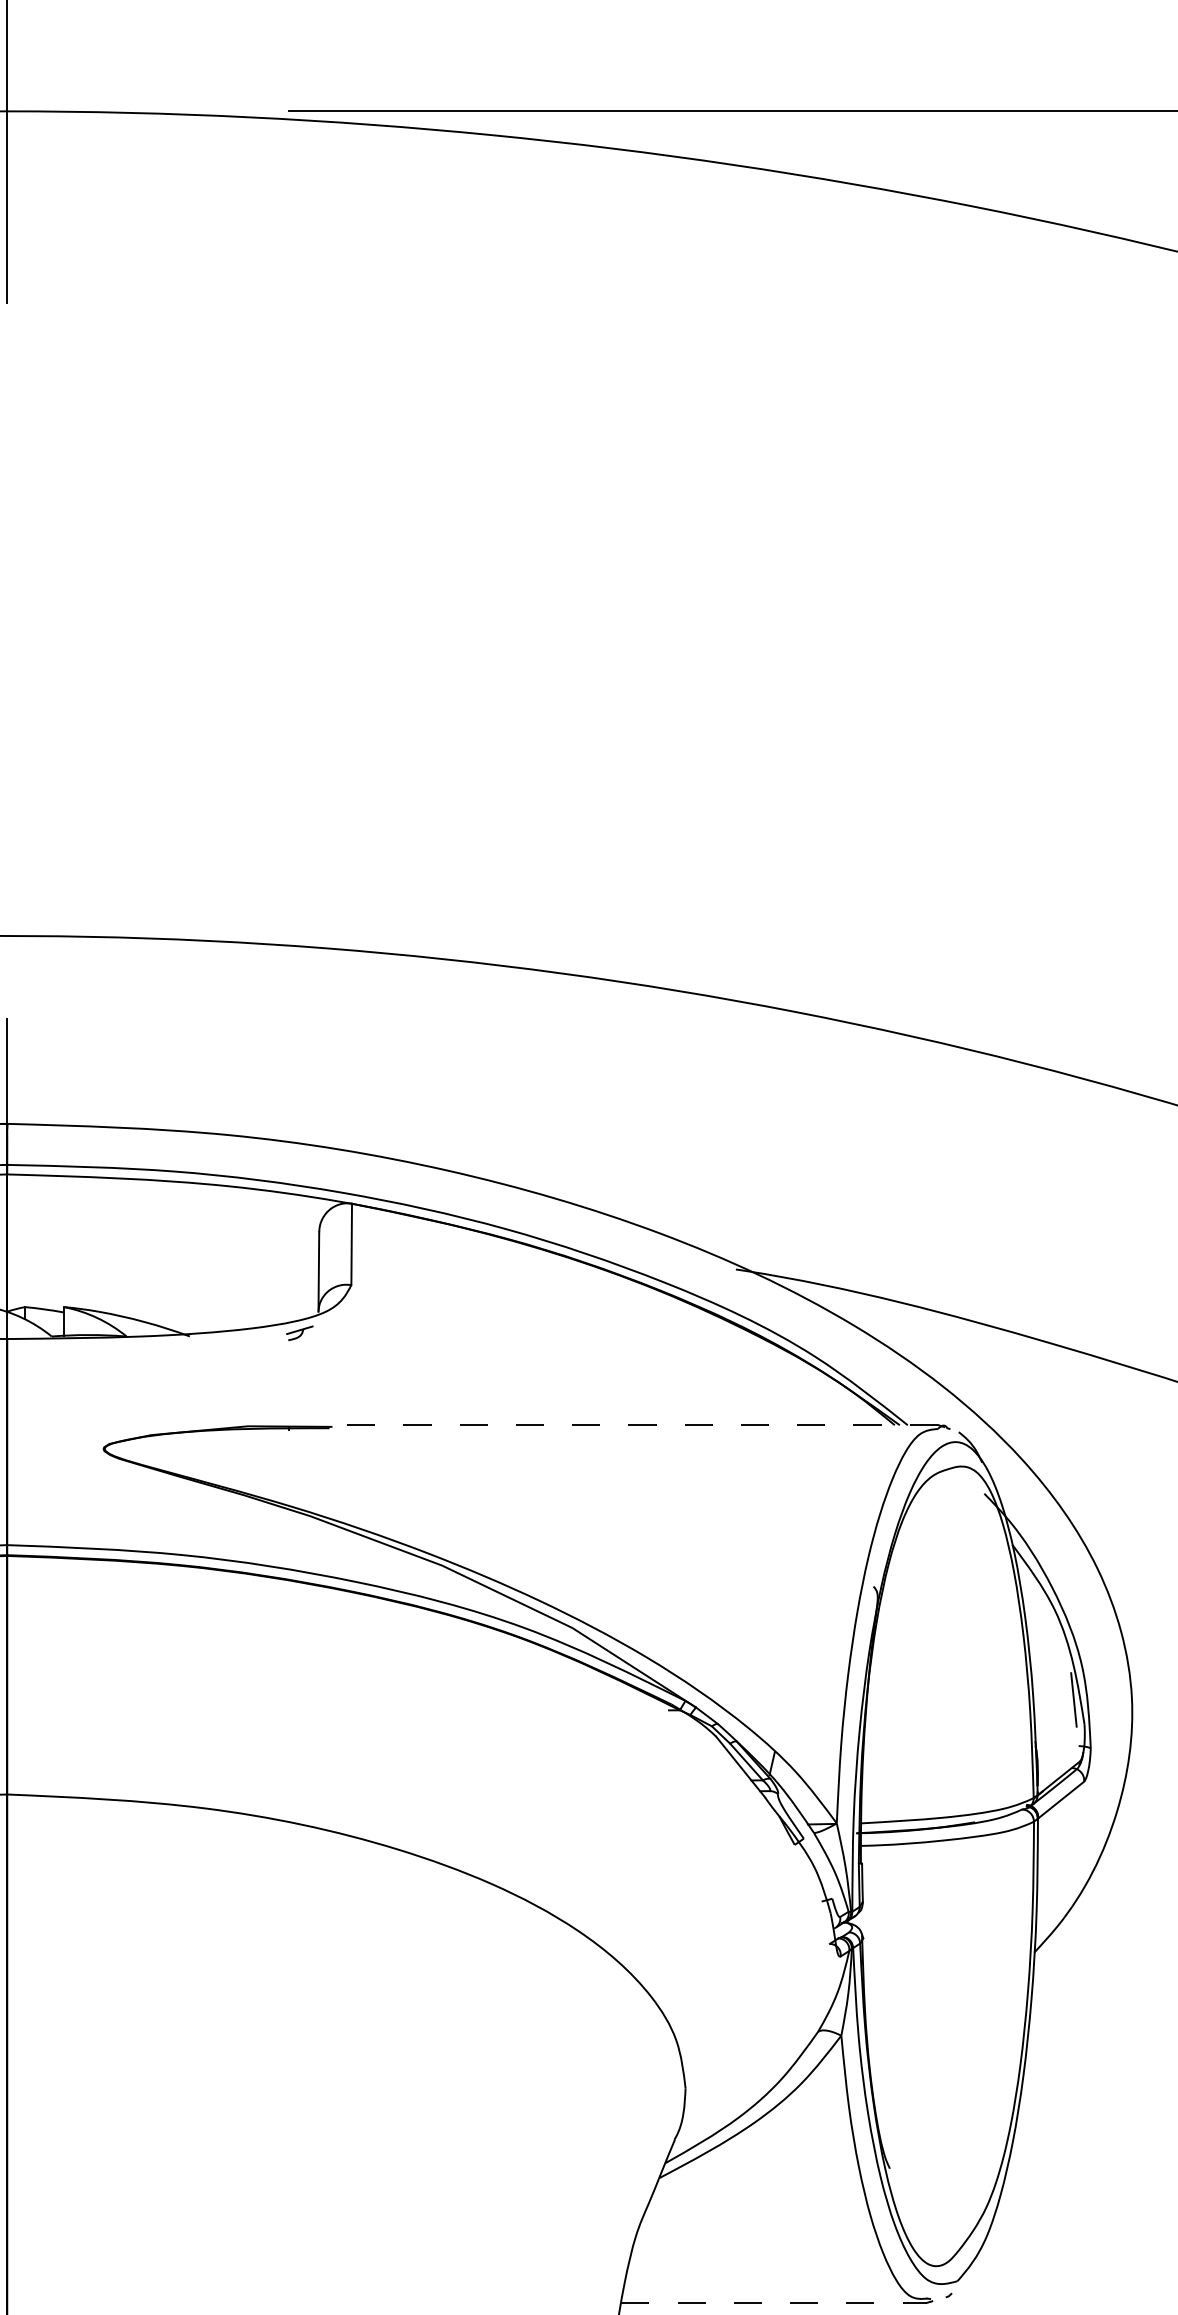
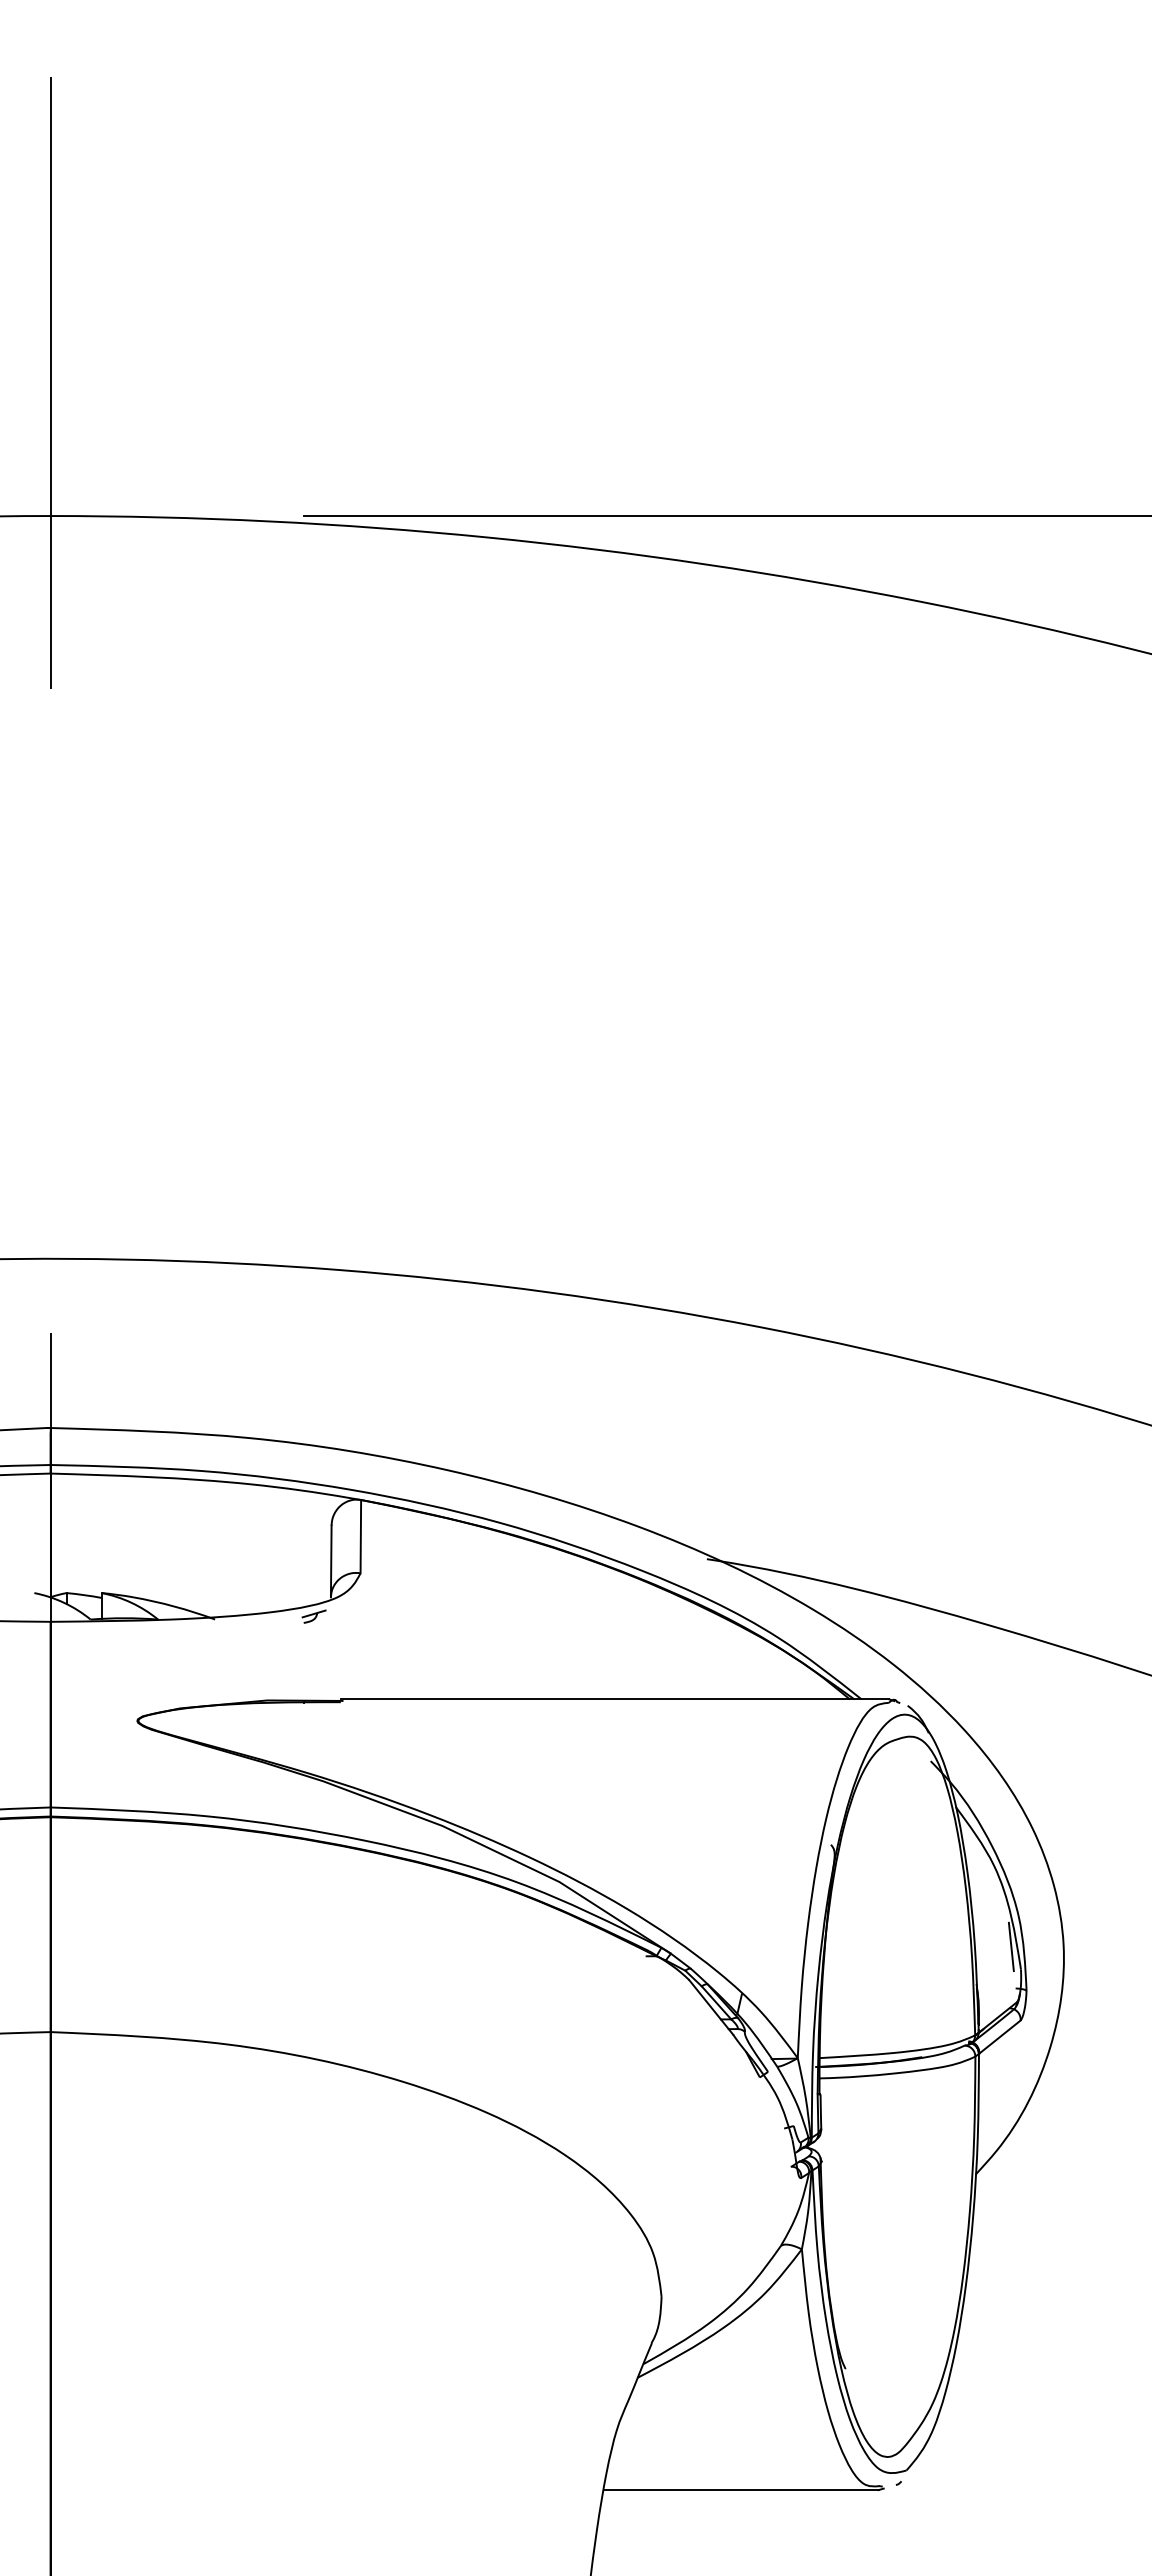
line: (633, 1425) -> (614, 1699), dashed -> solid
line: (774, 2303) -> (741, 2490), dashed -> solid

